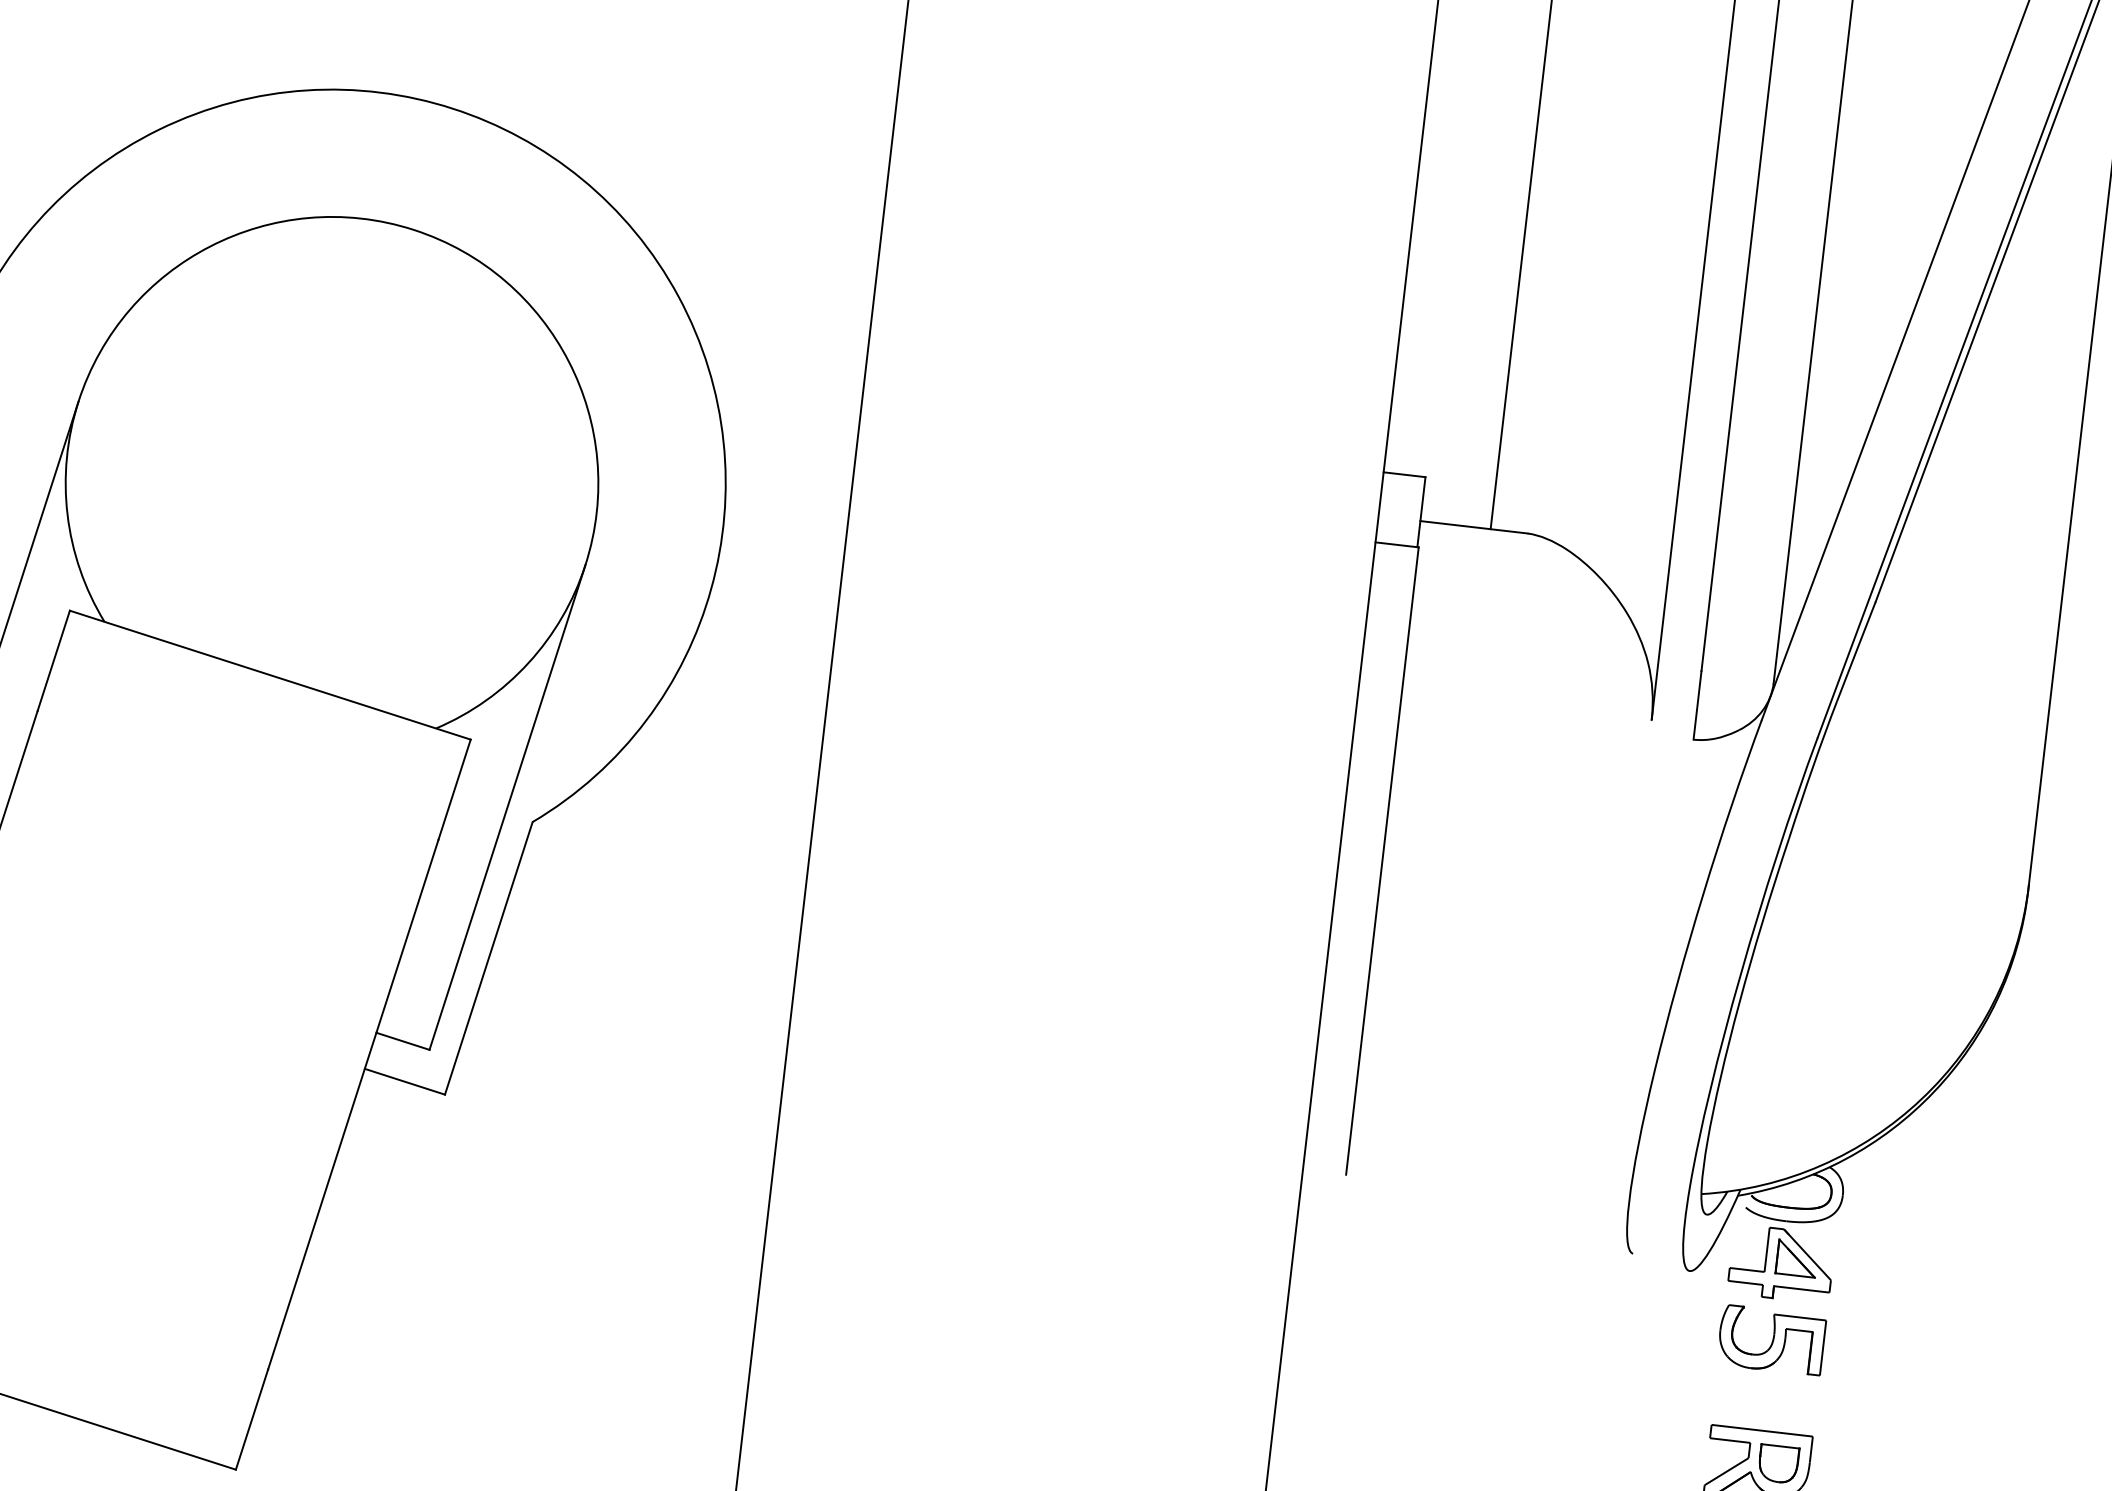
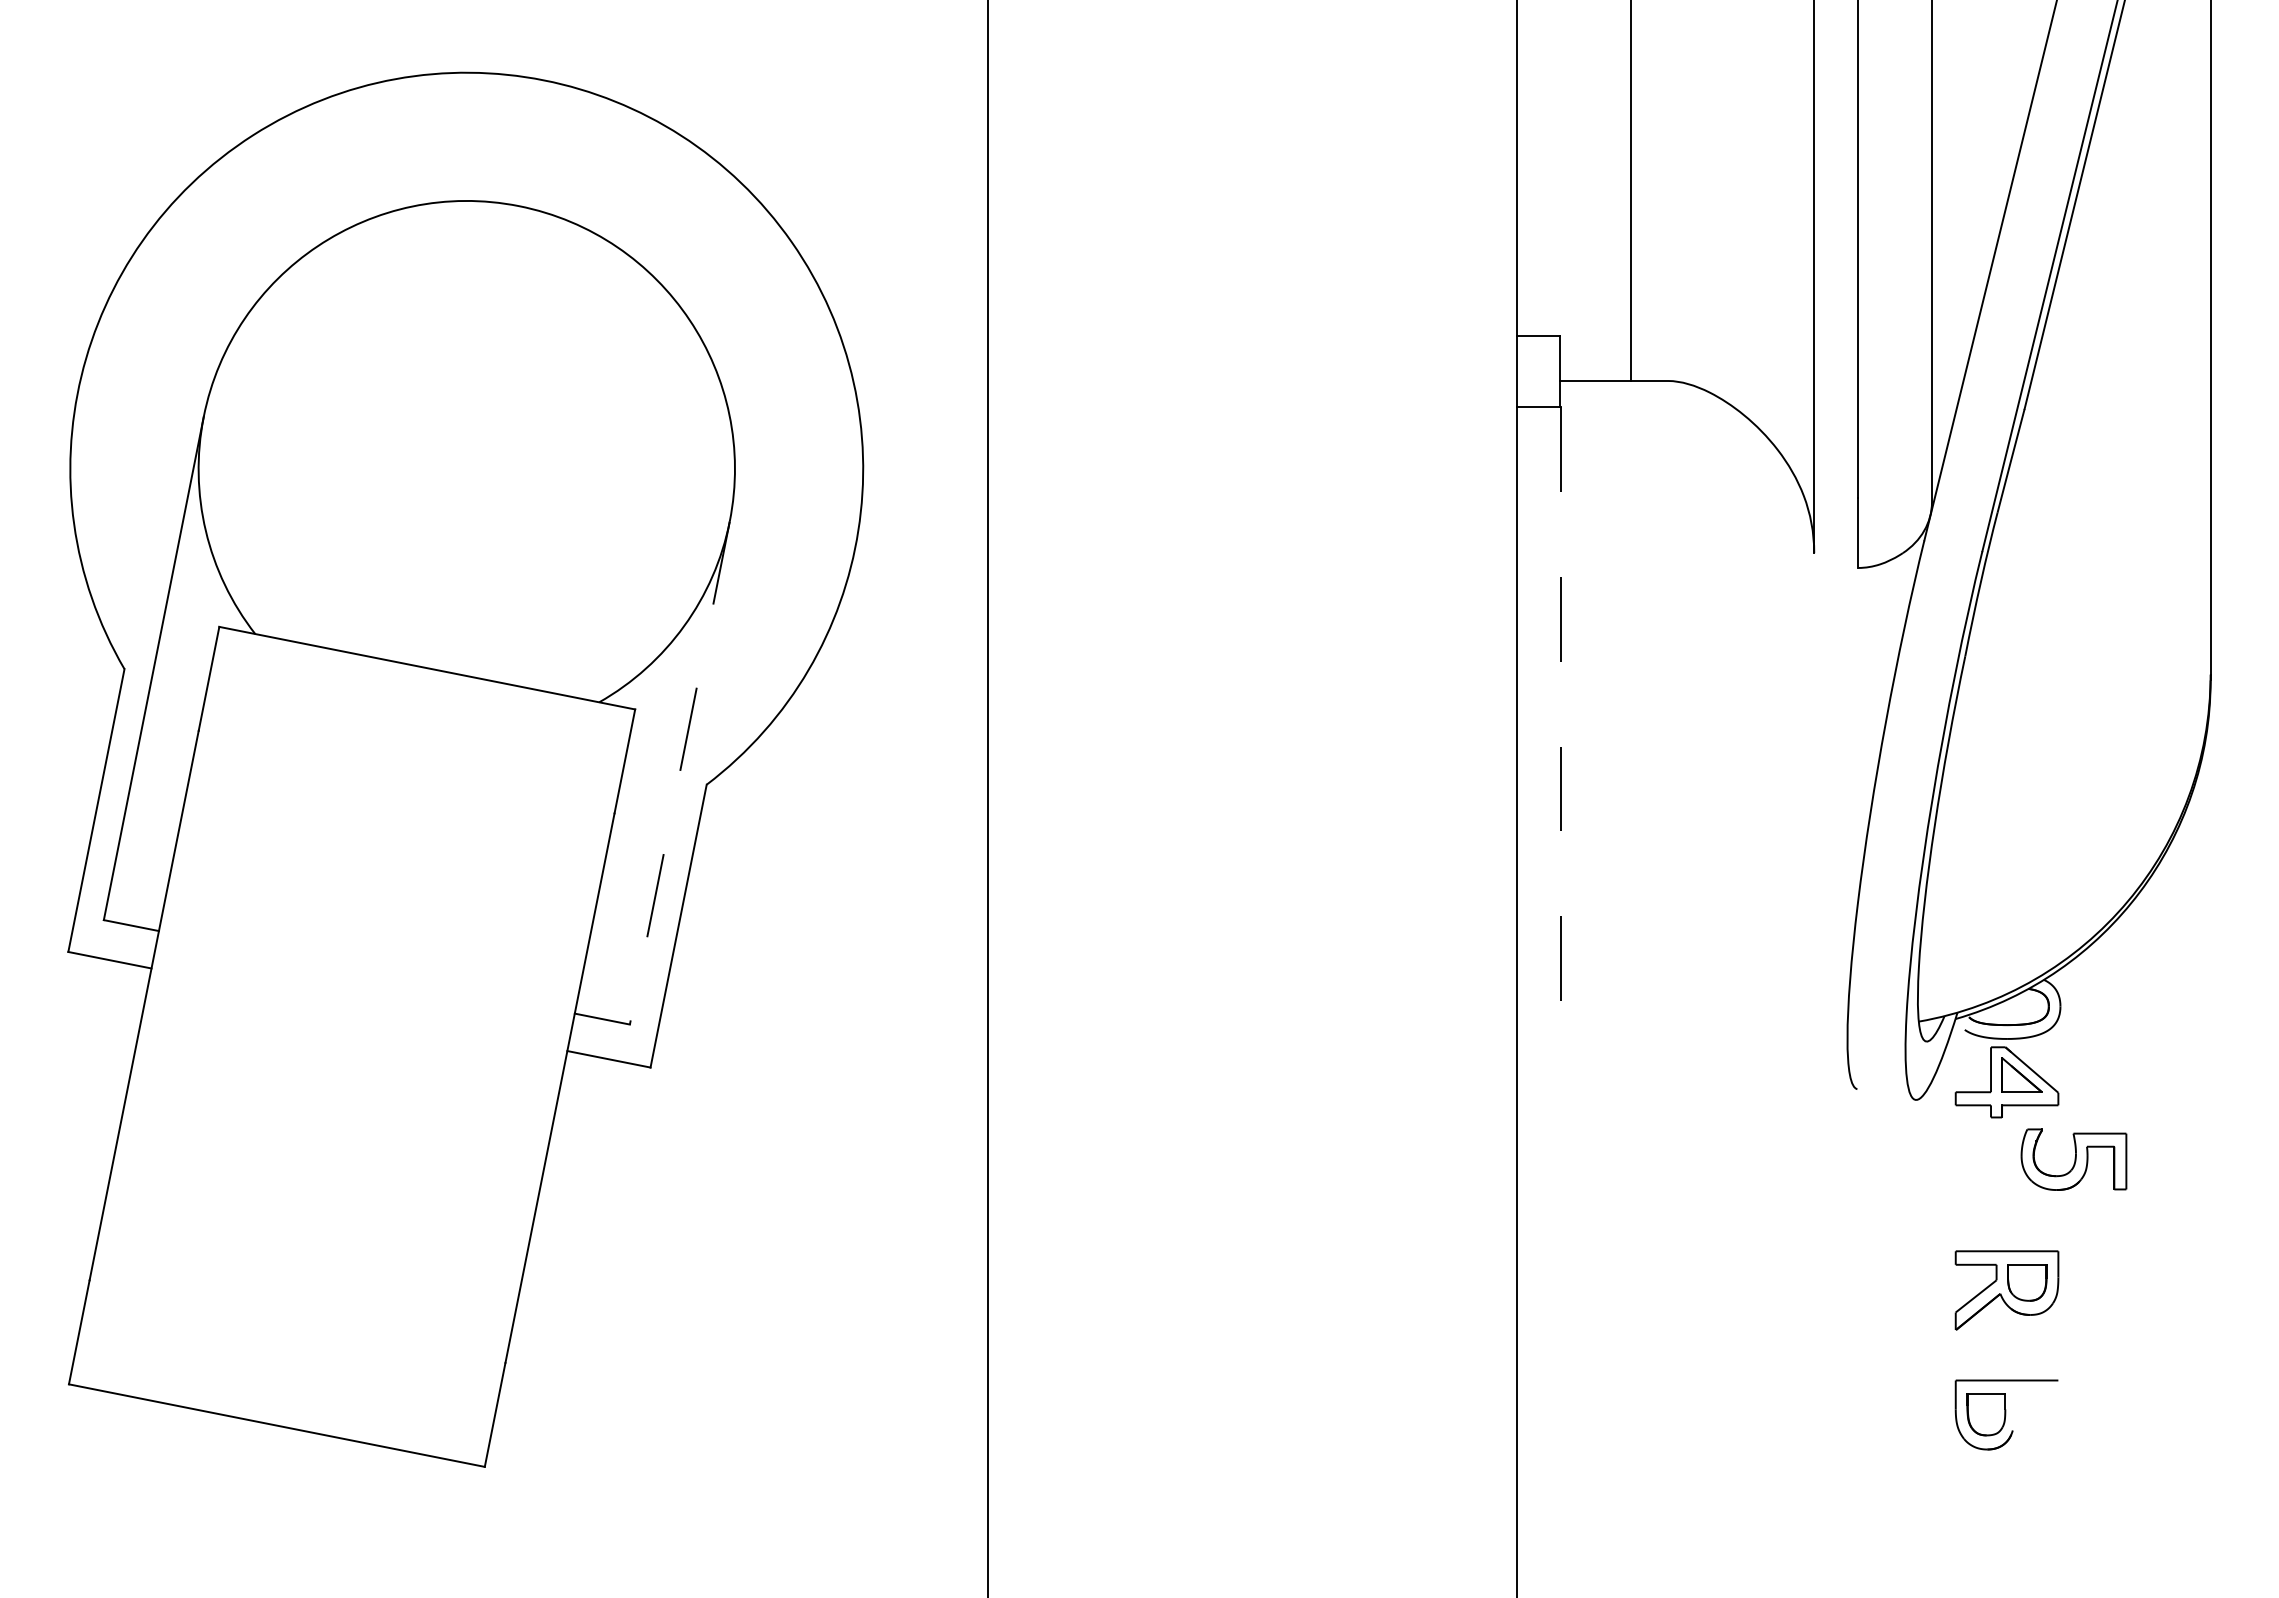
line: (507, 807) -> (679, 773), solid -> dashed
line: (1382, 861) -> (1561, 725), solid -> dashed
part: (1771, 1340) -> (2073, 1159), moved

